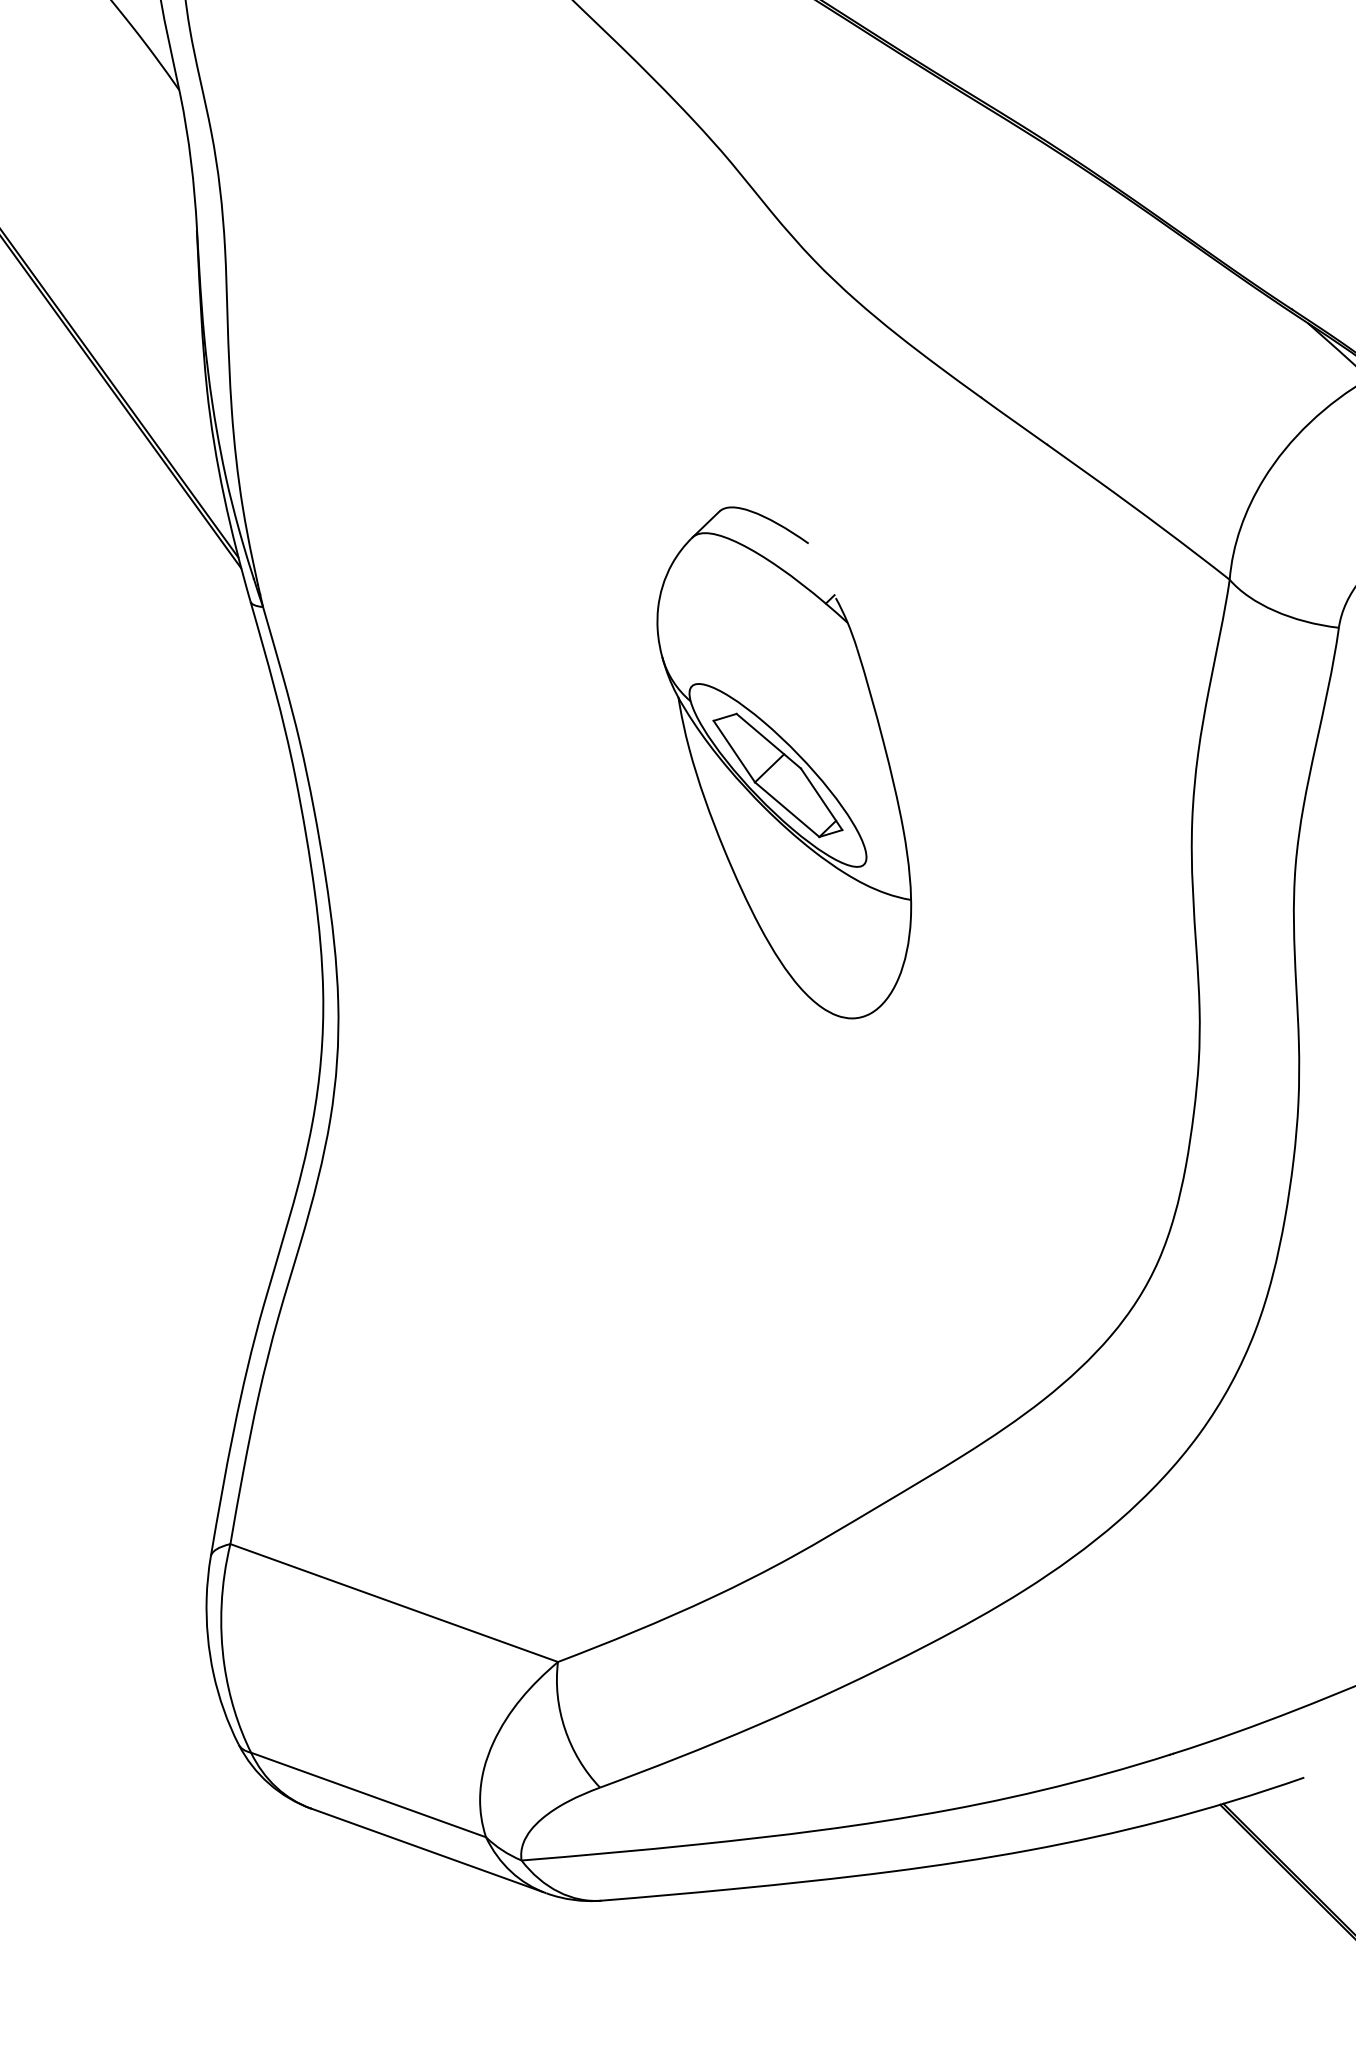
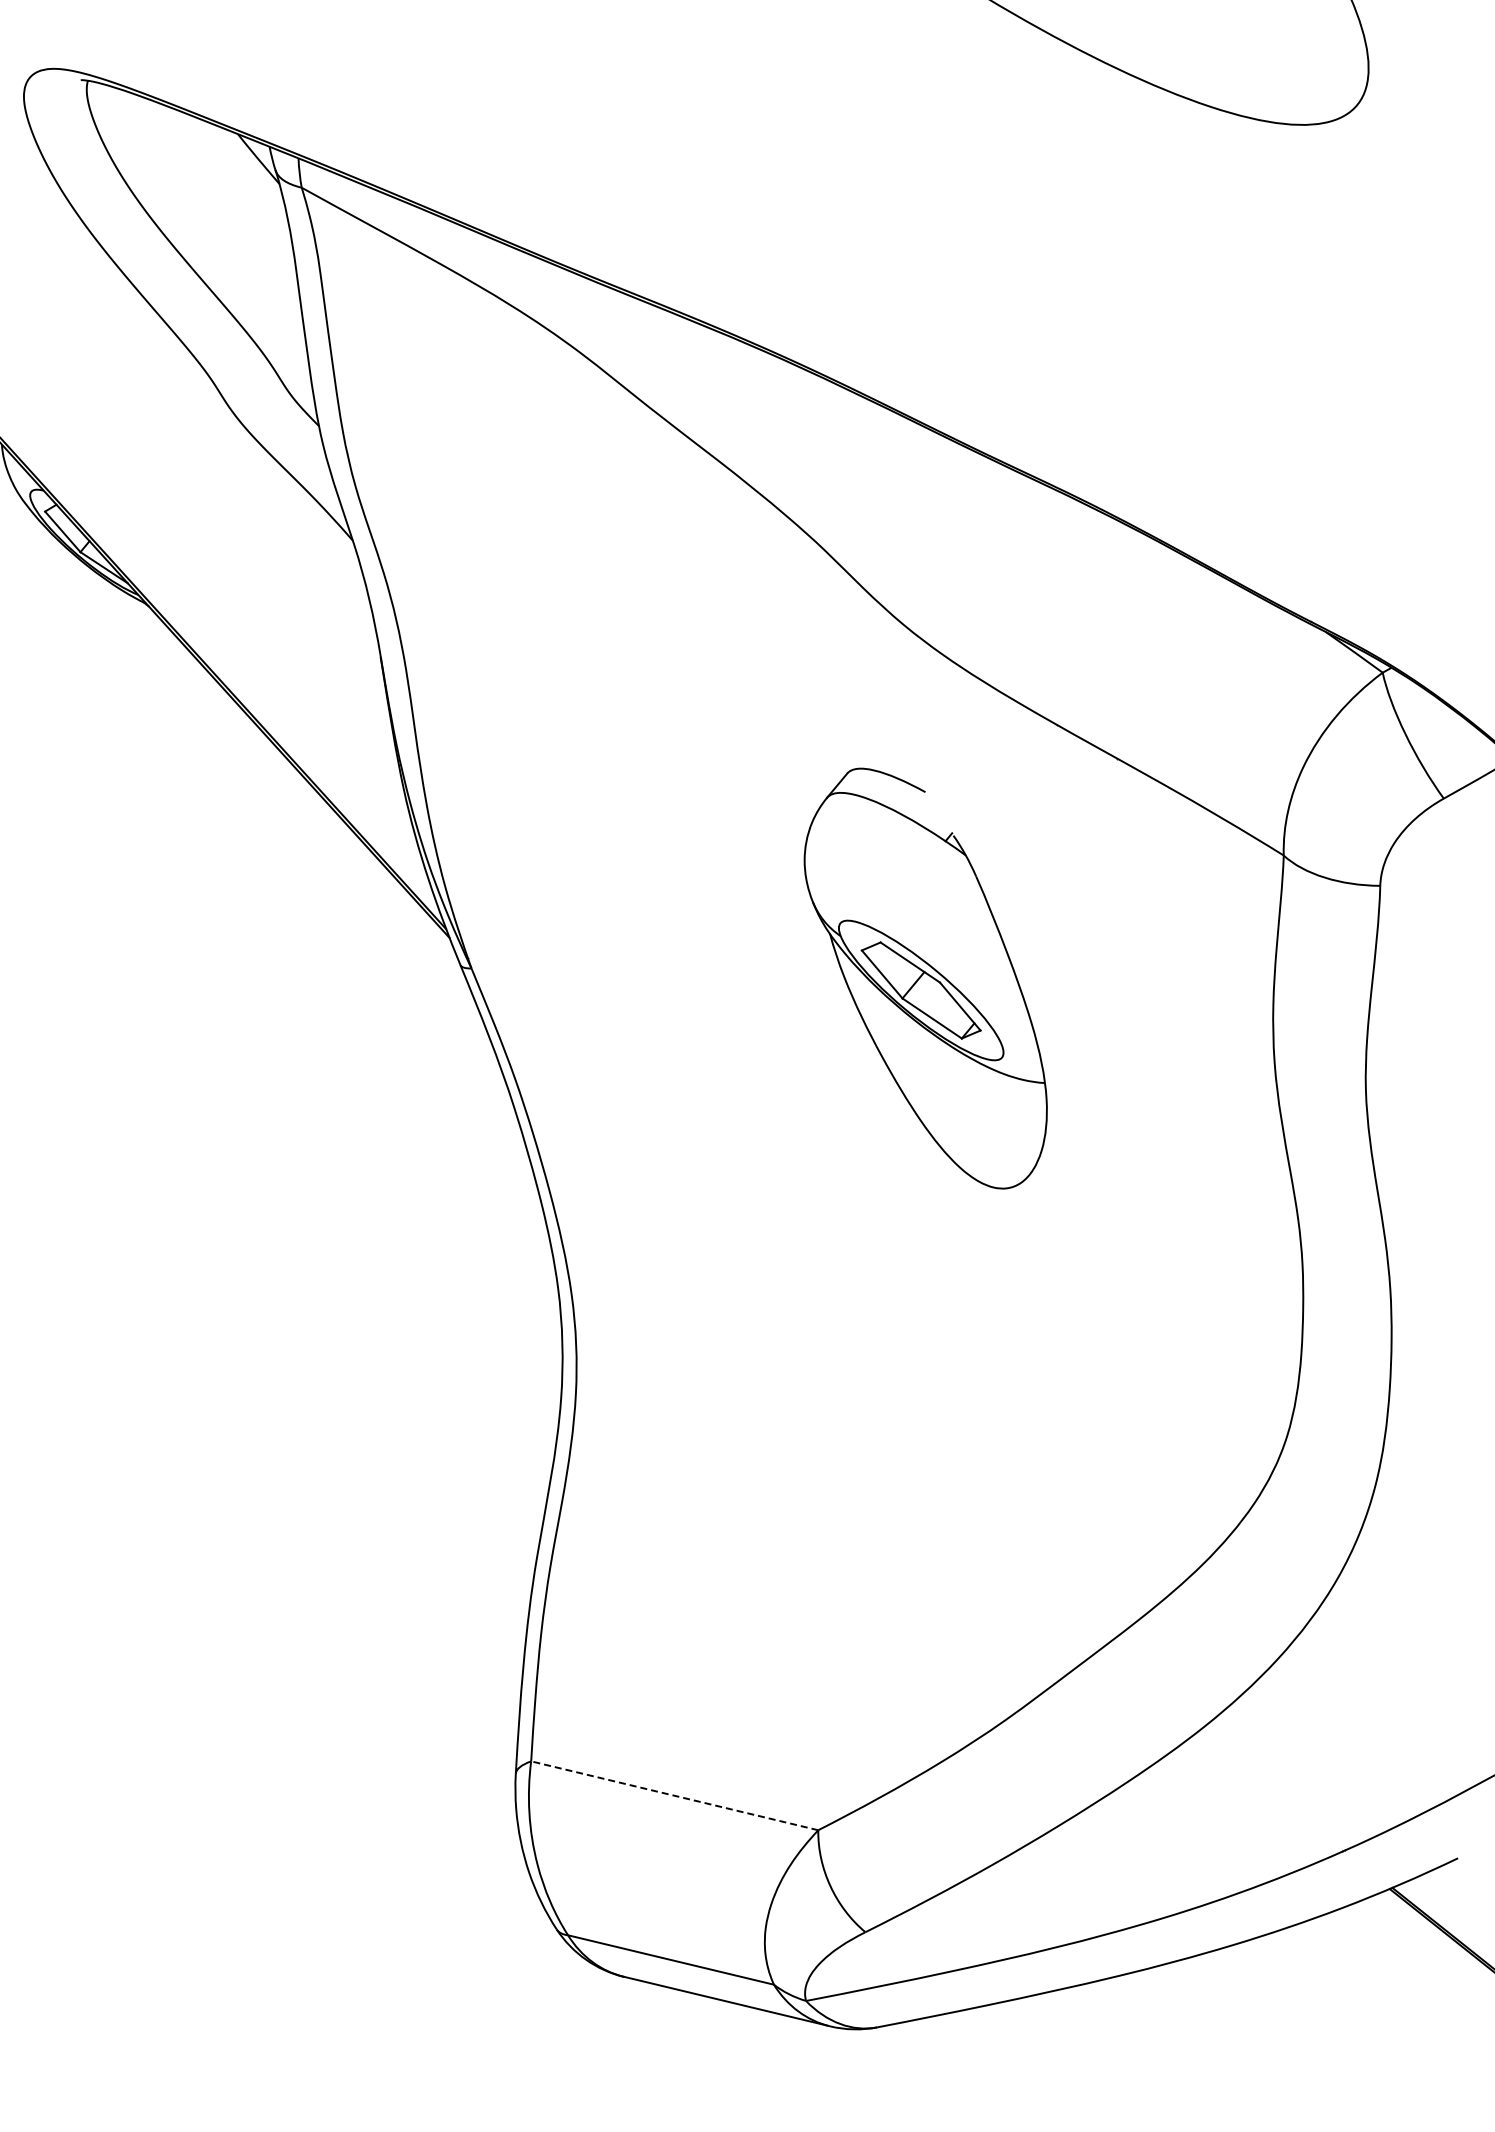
part: (784, 761) -> (925, 978), moved
line: (393, 1602) -> (674, 1795), solid -> dashed

